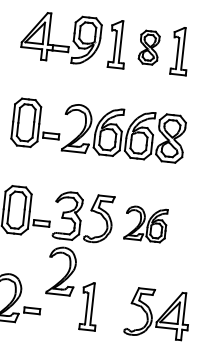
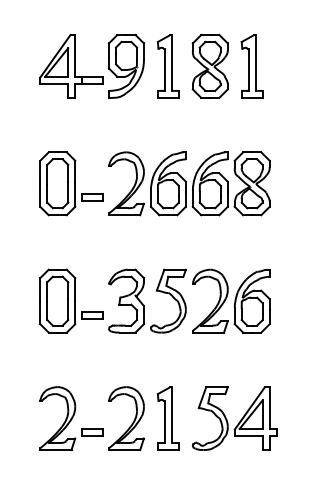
part: (148, 47) -> (209, 65), size x1.43
part: (146, 223) -> (231, 300), size x1.43
part: (65, 275) -> (131, 423), moved
part: (157, 313) -> (234, 418), moved

